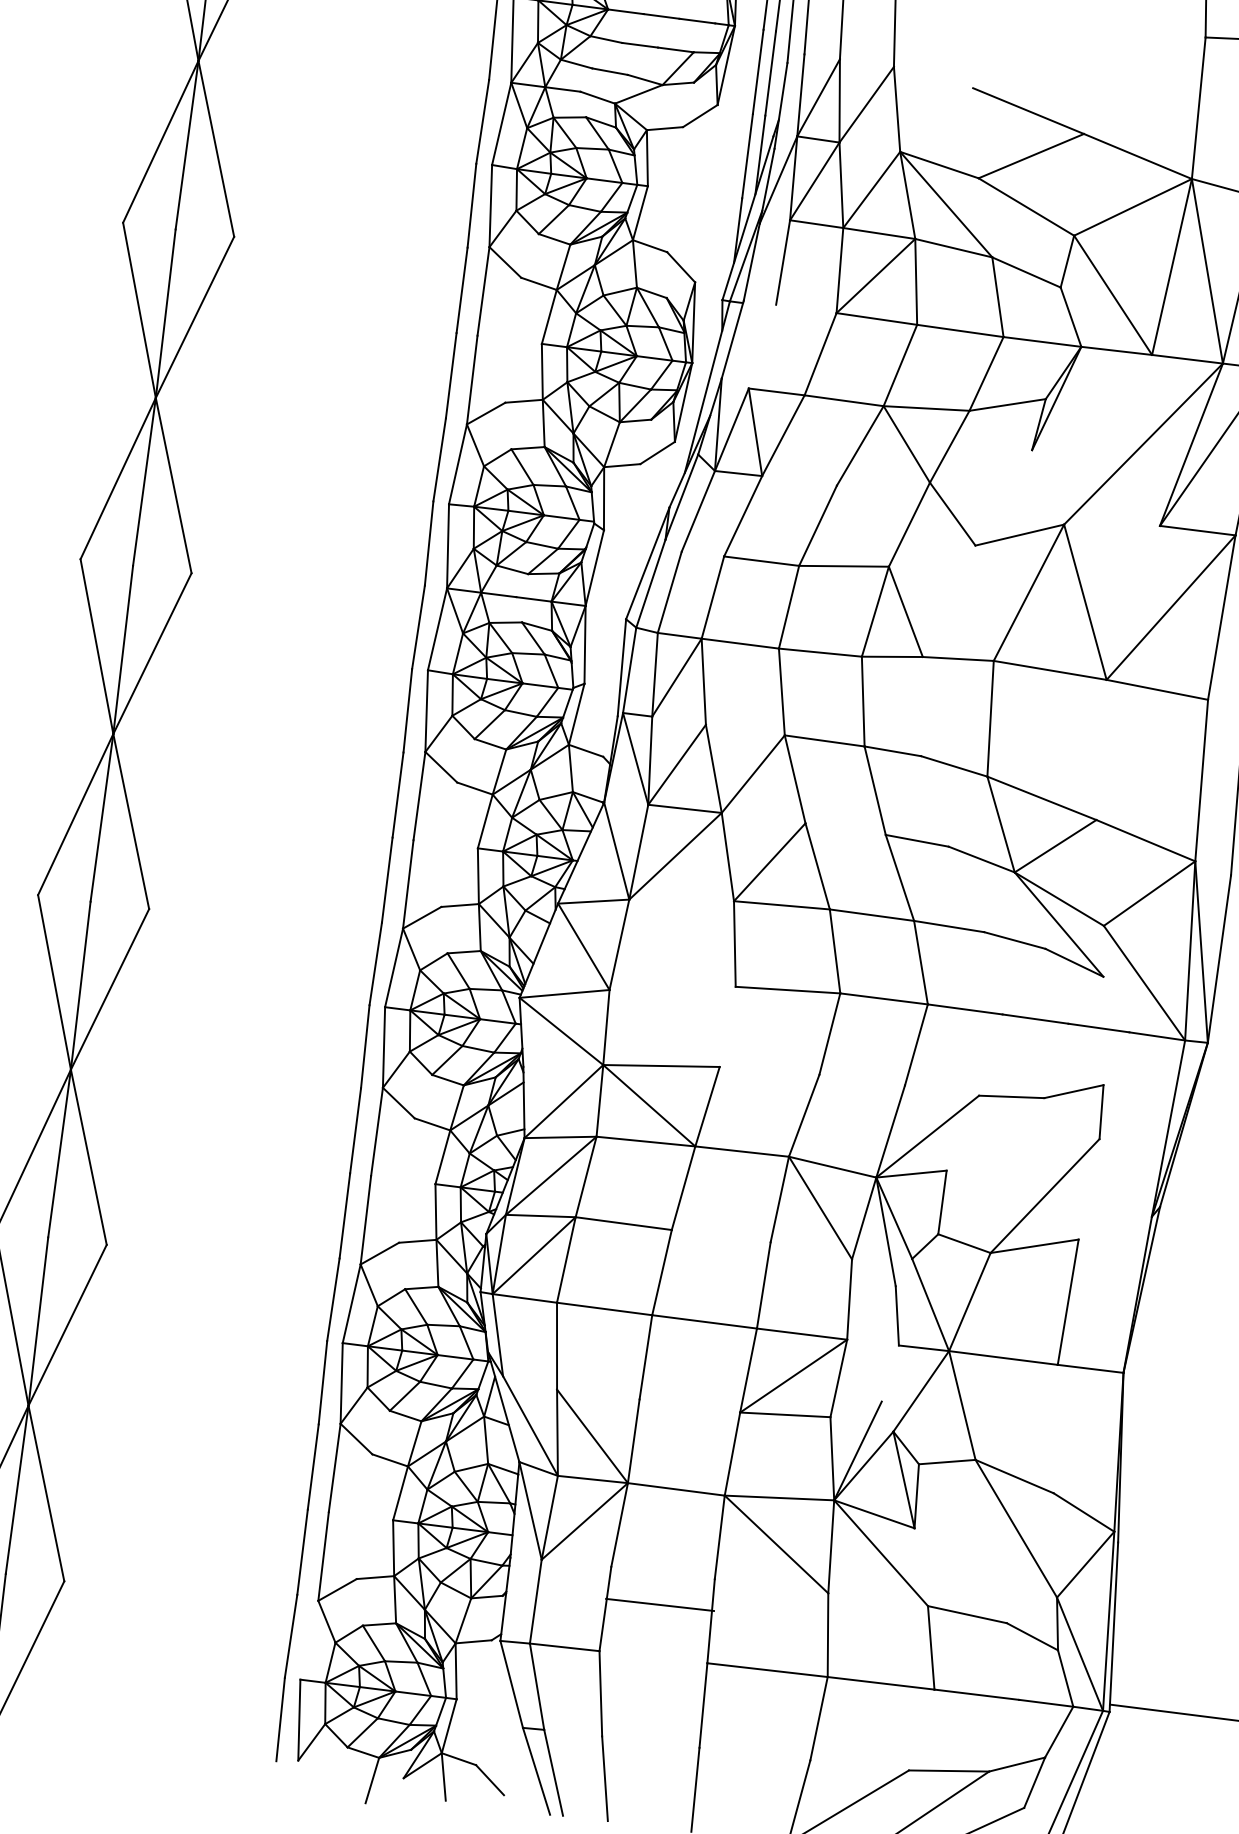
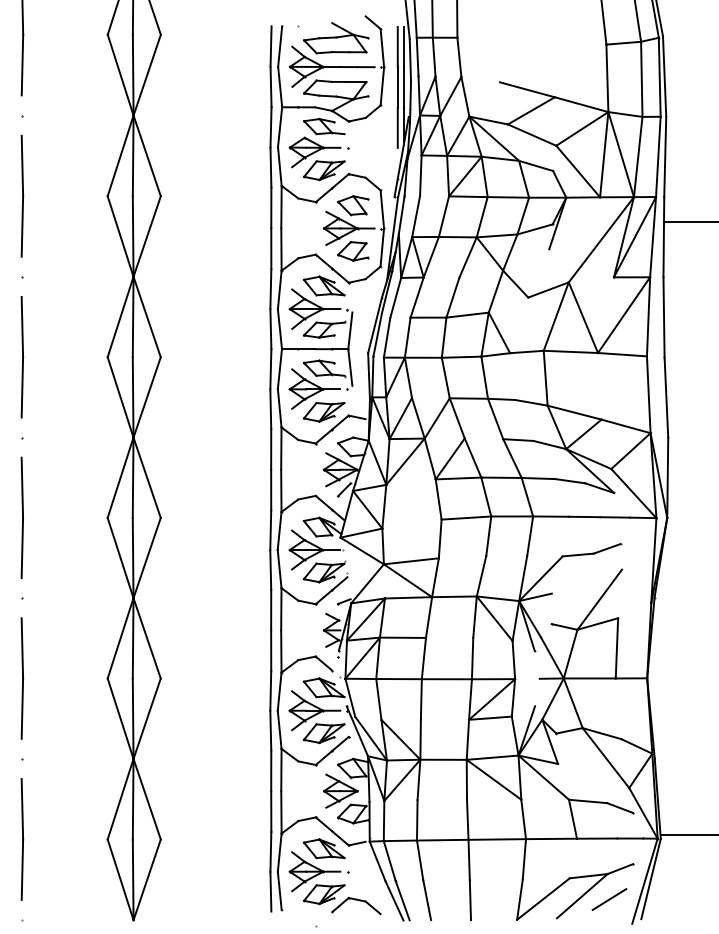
line: (763, 346) -> (416, 216), added
line: (726, 1025) -> (439, 538), added
line: (659, 1603) -> (442, 839), moved
line: (308, 1639) -> (279, 852), added

